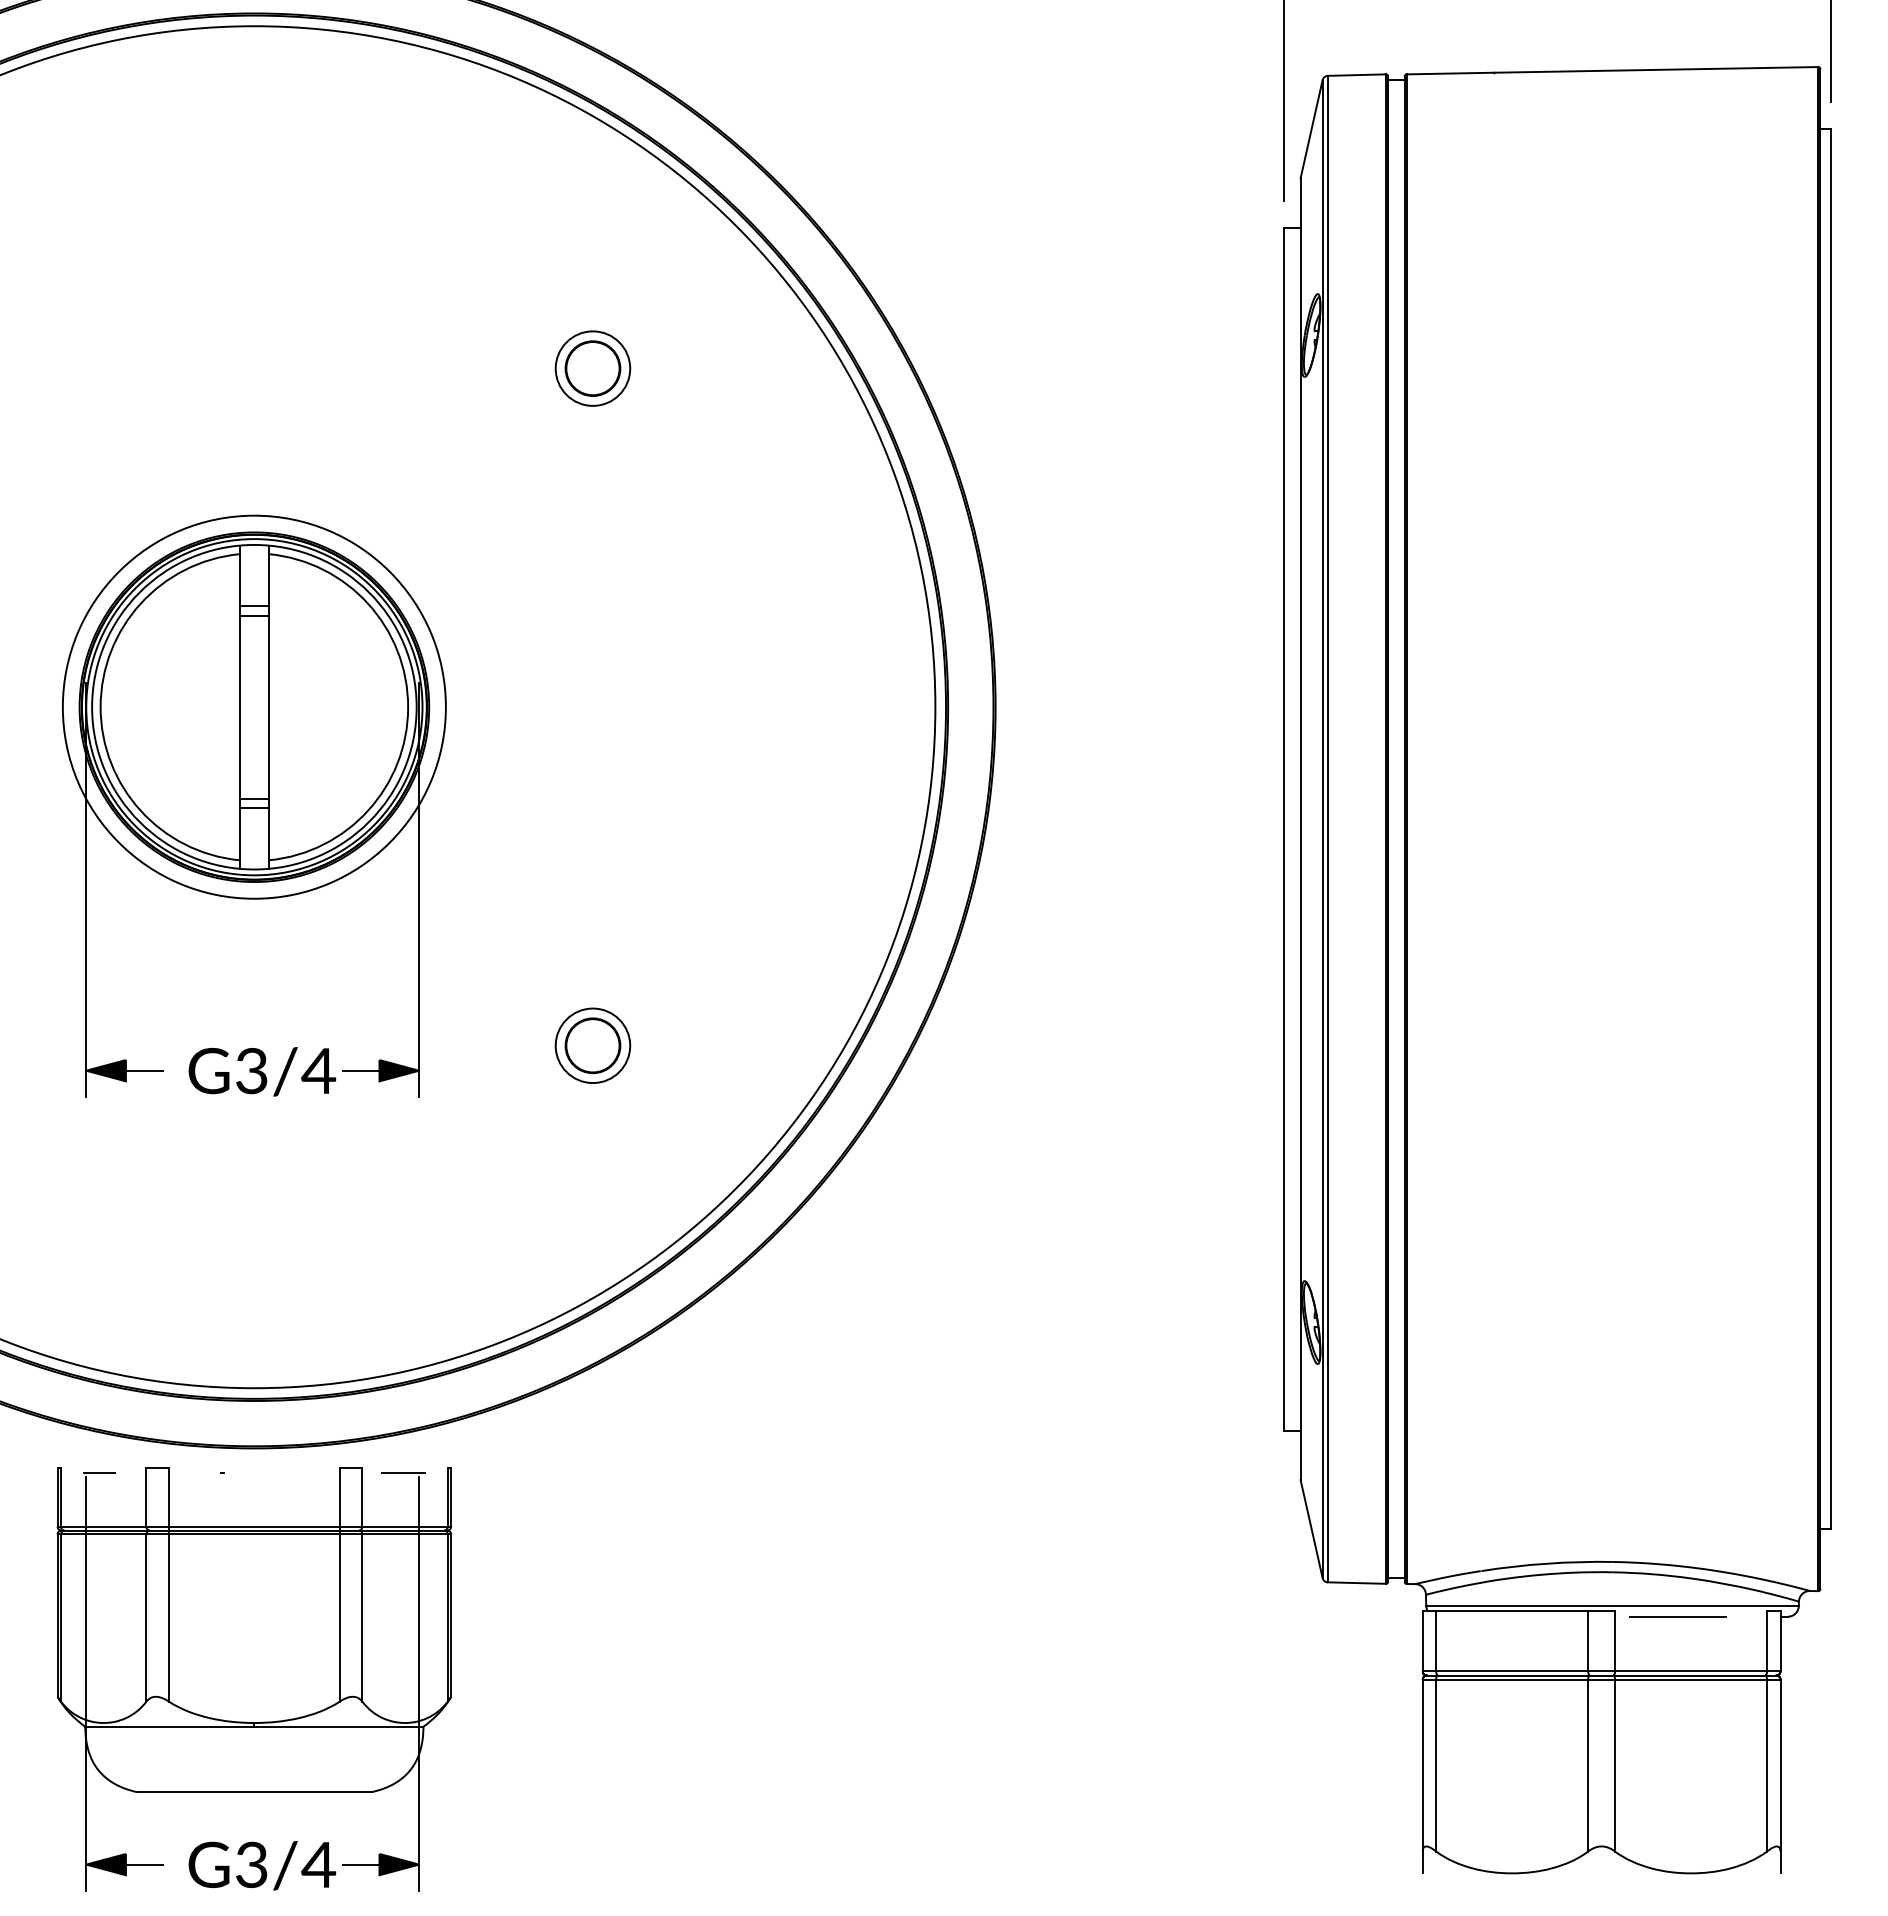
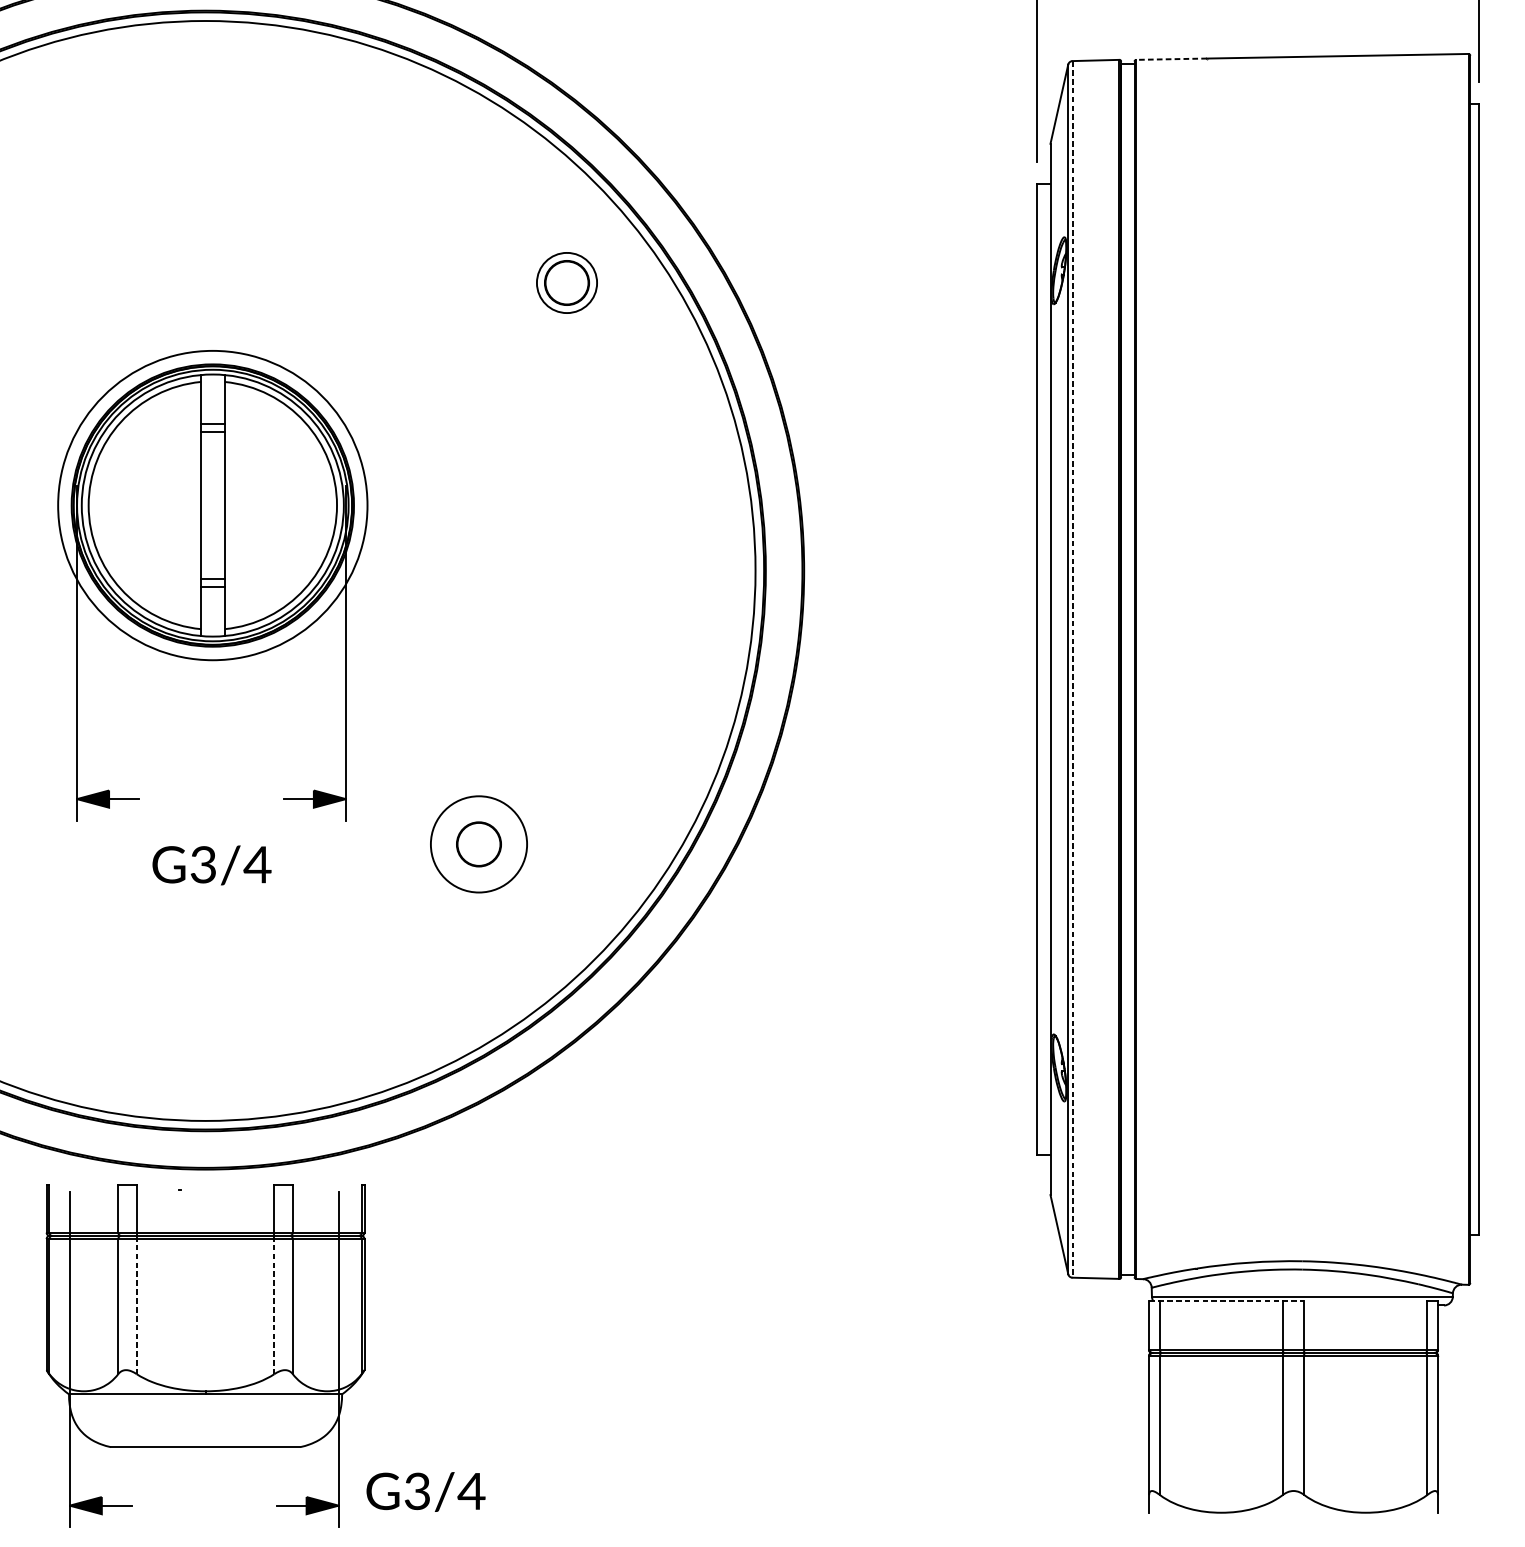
line: (1450, 73) -> (1171, 59), solid -> dashed
part: (592, 368) -> (566, 282), moved
part: (254, 805) -> (212, 584), moved
line: (1327, 829) -> (1072, 669), solid -> dashed
circle: (592, 1045) -> (478, 844), size x1.6
line: (98, 1473) -> (79, 1189), removed
line: (403, 1473) -> (325, 1189), removed
line: (1519, 1611) -> (1227, 1301), solid -> dashed
line: (169, 1616) -> (137, 1305), solid -> dashed
line: (339, 1616) -> (274, 1305), solid -> dashed
line: (1677, 1616) -> (1354, 1305), removed
text: (262, 1865) -> (426, 1491), moved

